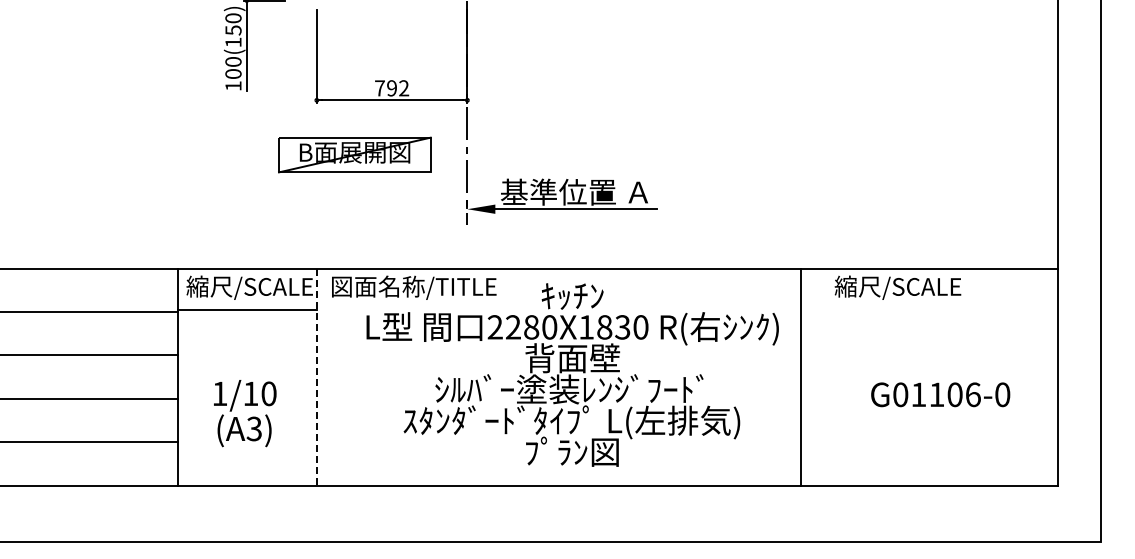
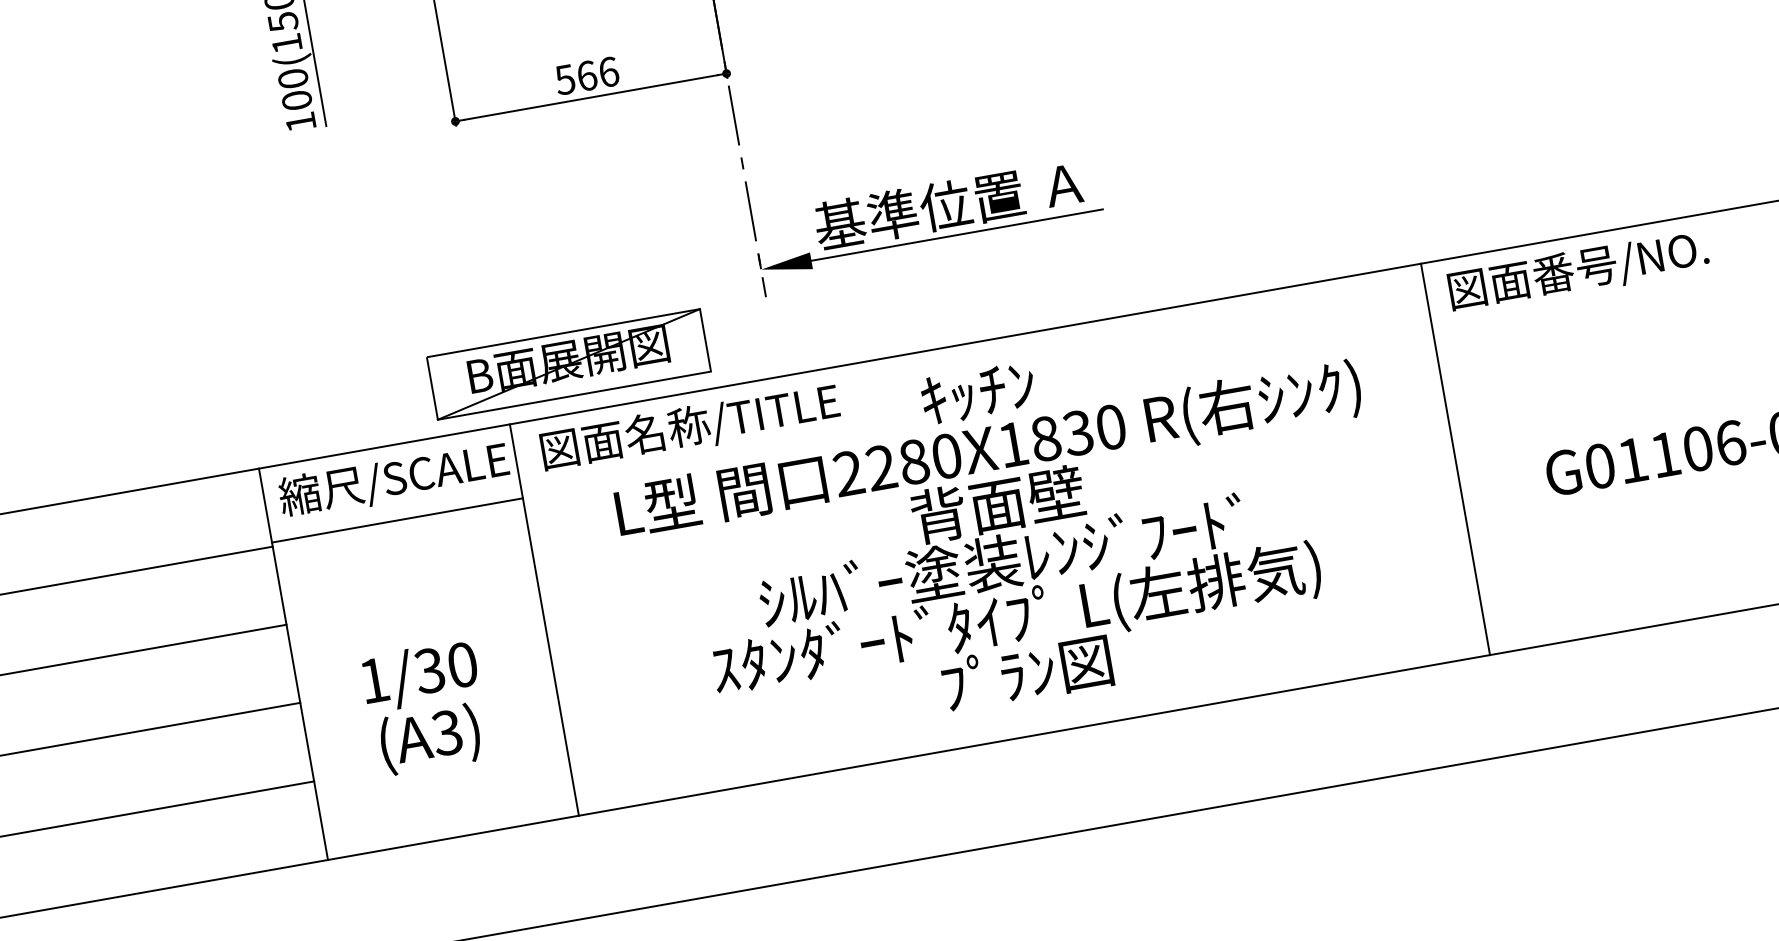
text: (391, 88) -> (586, 76), 792 -> 566
part: (354, 154) -> (568, 363), moved
text: (906, 287) -> (1576, 271), 縮尺/SCALE -> 図面番号/NO.
line: (317, 377) -> (544, 620), dashed -> solid
line: (801, 377) -> (1455, 459), moved
text: (250, 393) -> (429, 670), 1/10 -> 1/30

